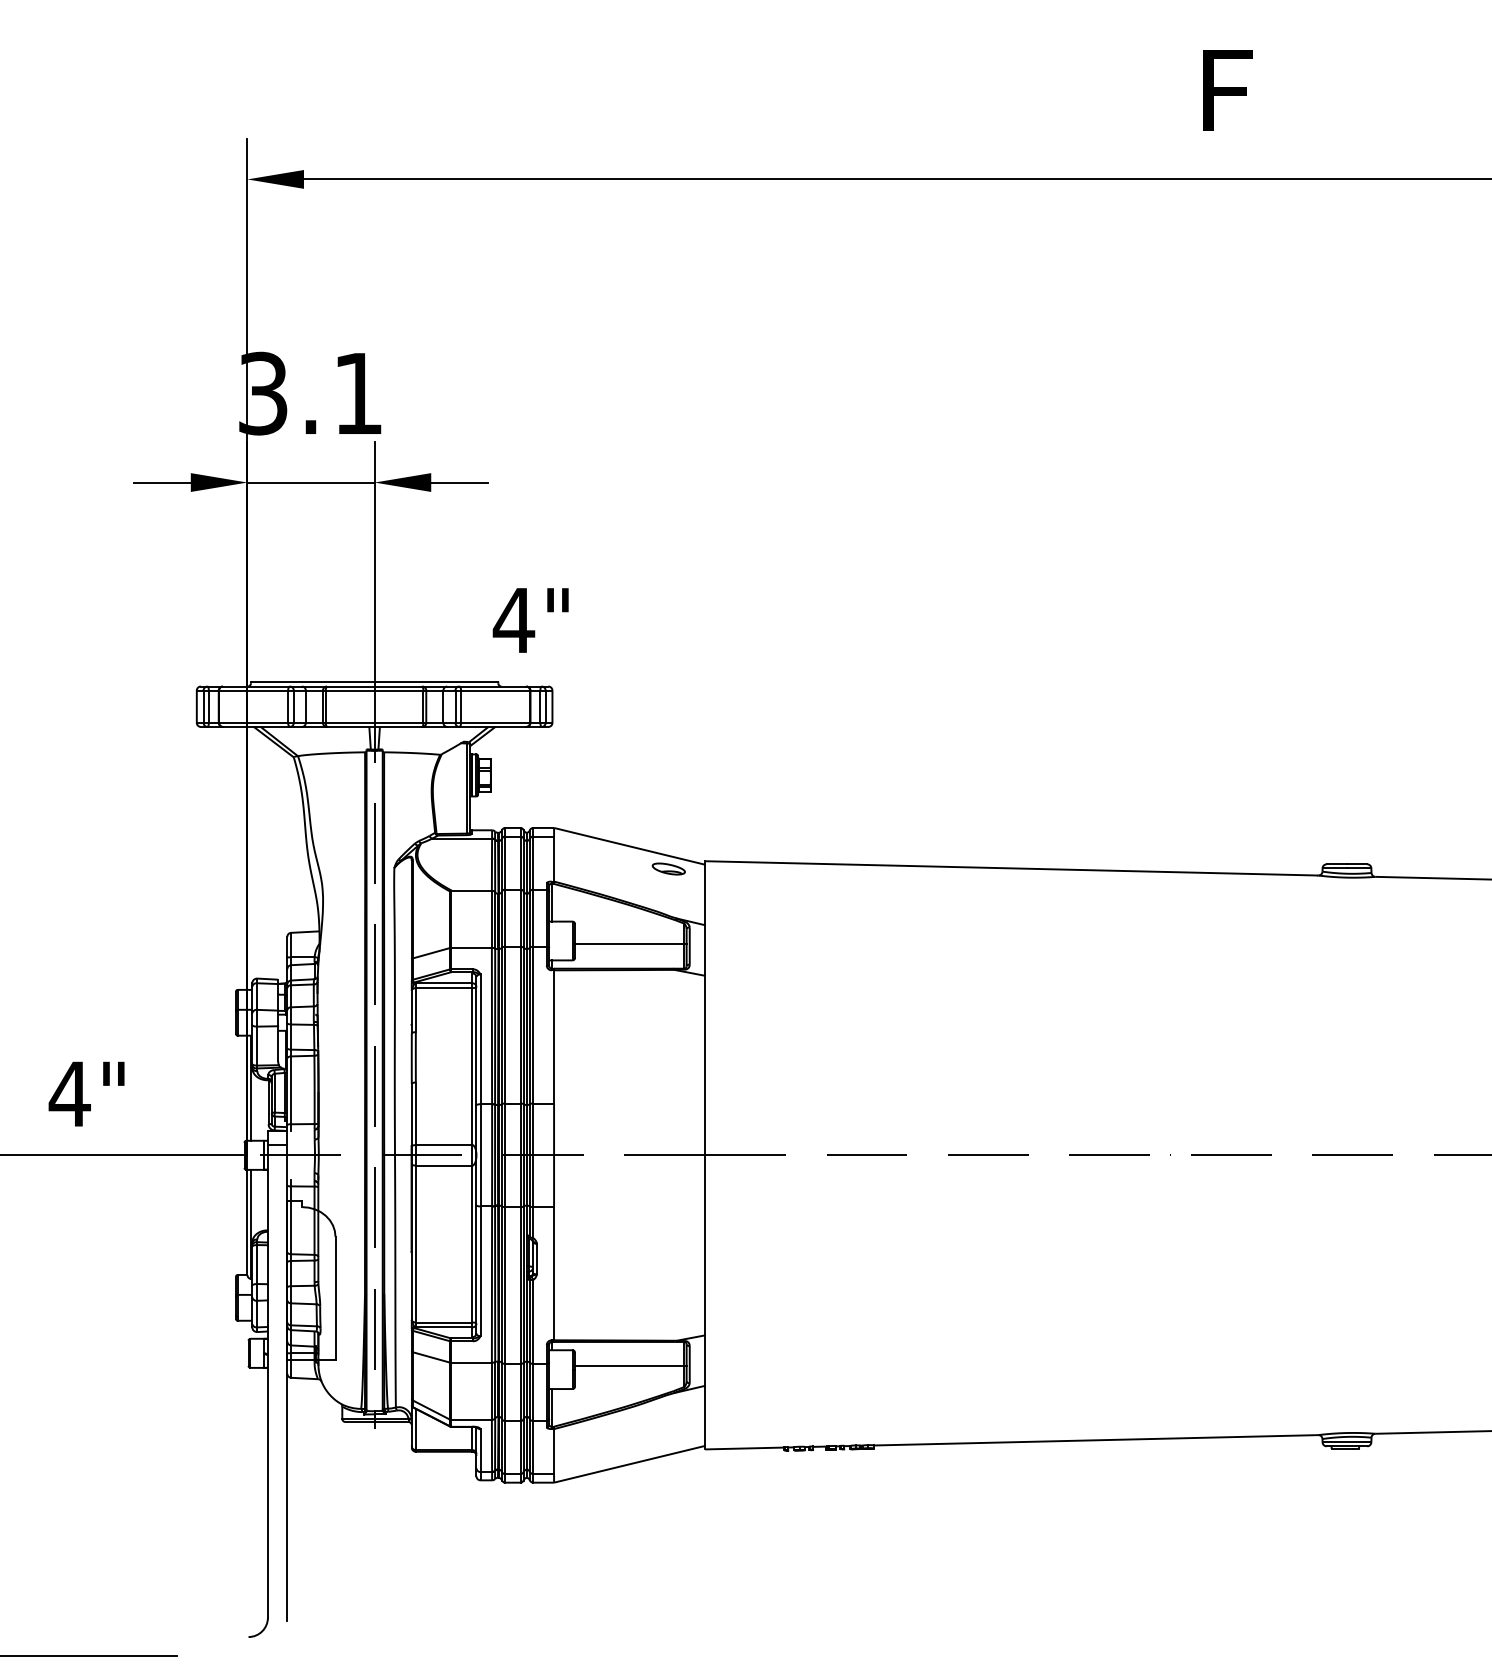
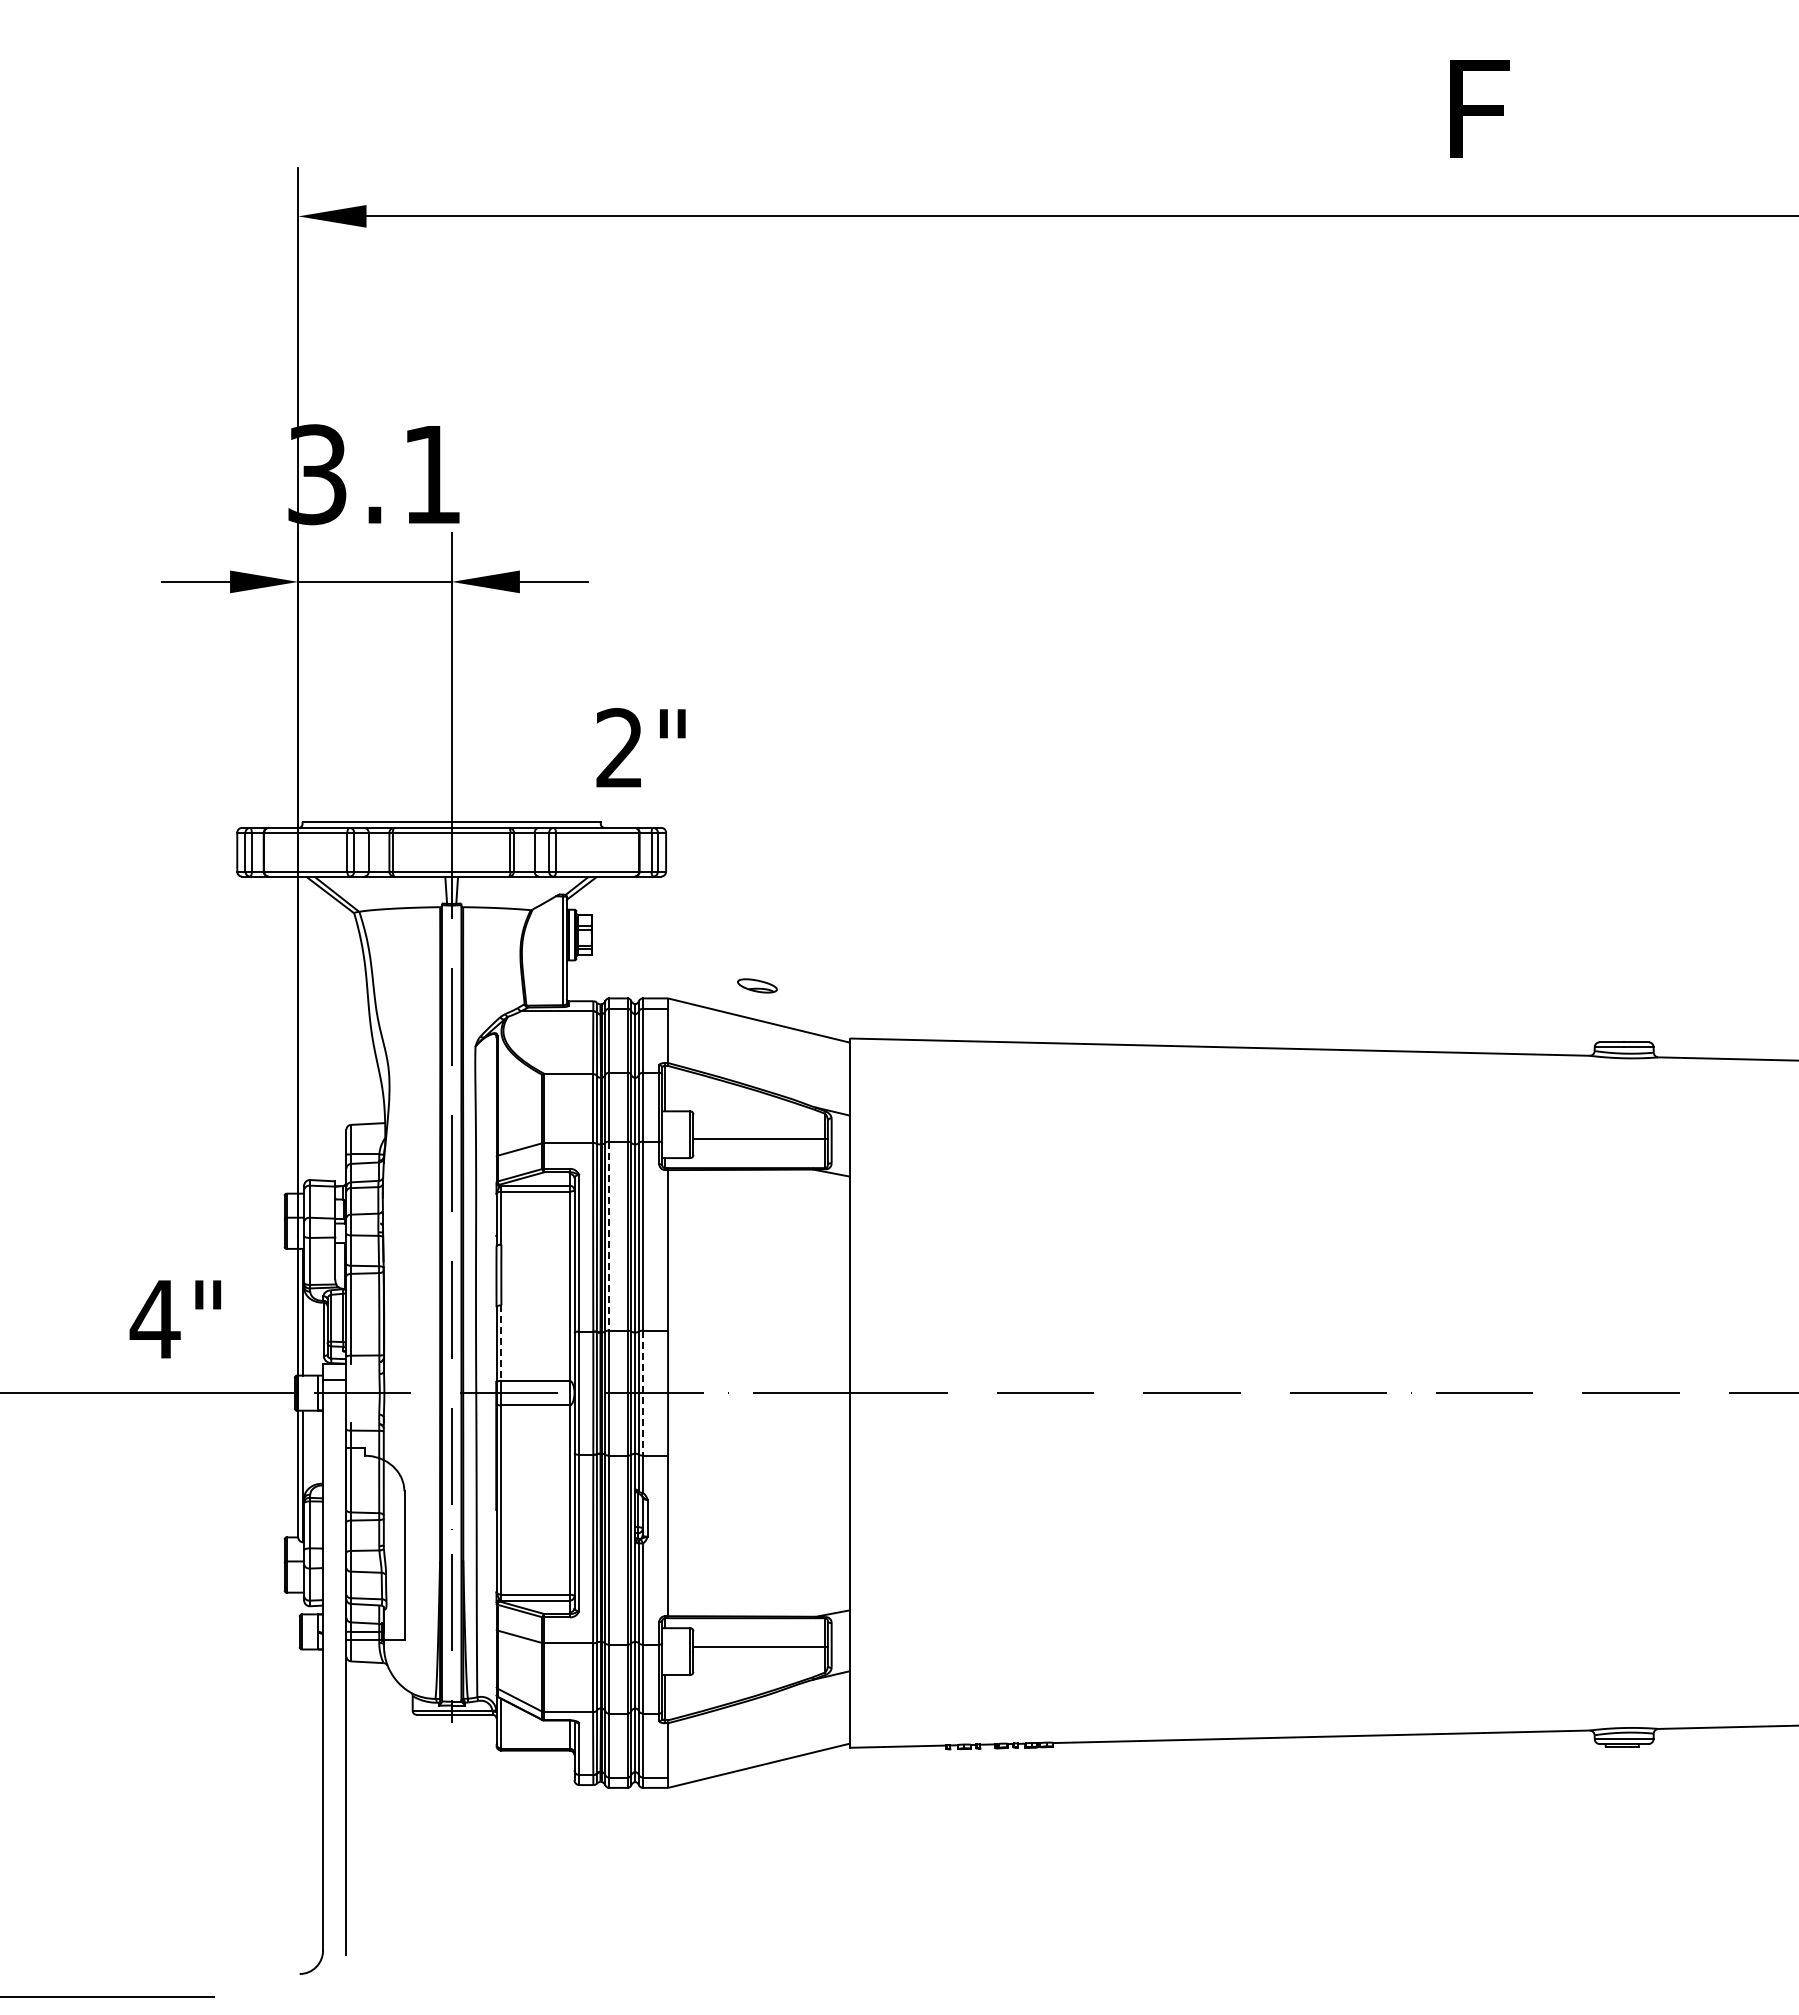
text: (513, 619) -> (619, 747), 4" -> 2"
part: (668, 868) -> (757, 985), moved
line: (505, 1025) -> (609, 1236), solid -> dashed
text: (86, 1094) -> (175, 1319), moved
line: (415, 1114) -> (501, 1343), solid -> dashed
line: (533, 1155) -> (643, 1393), solid -> dashed

